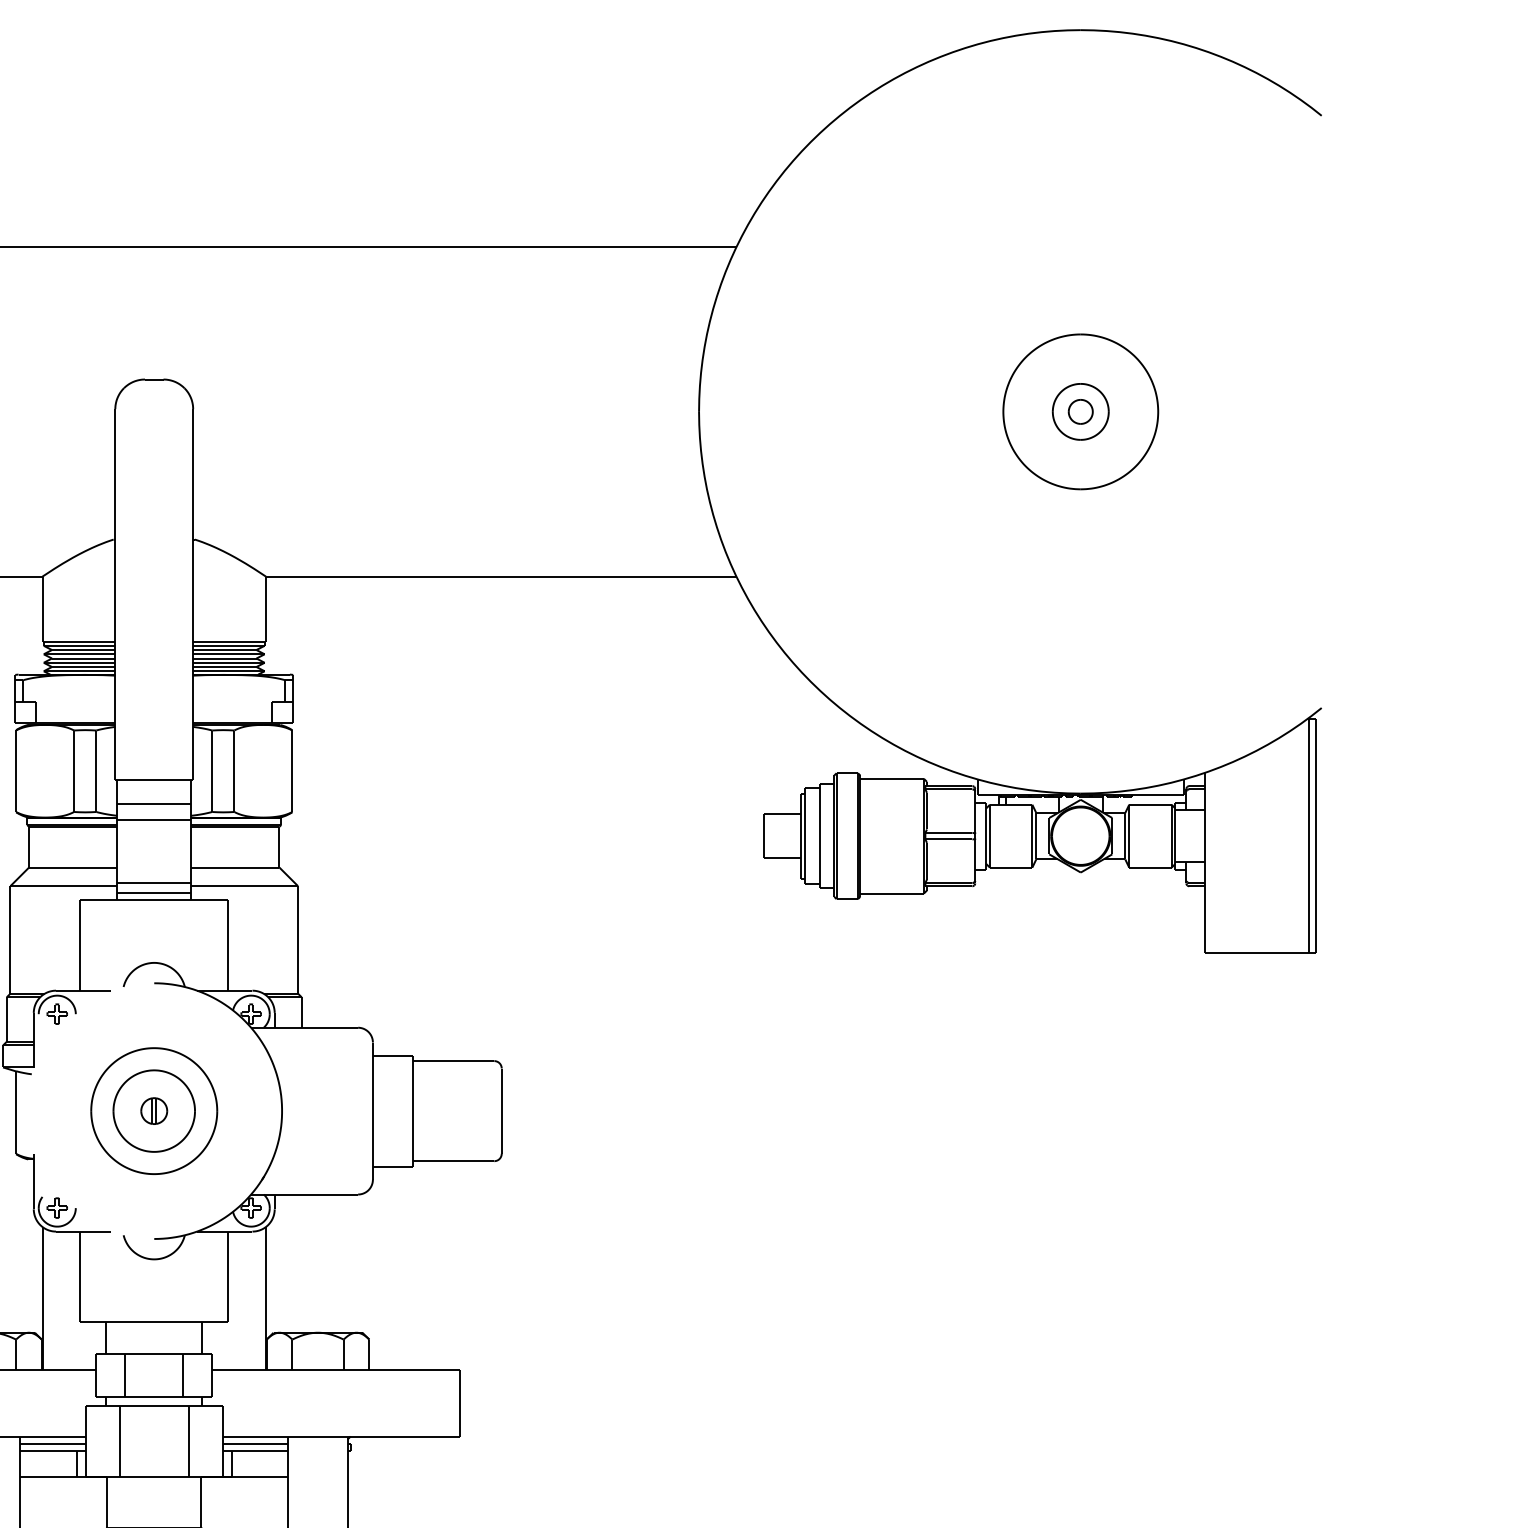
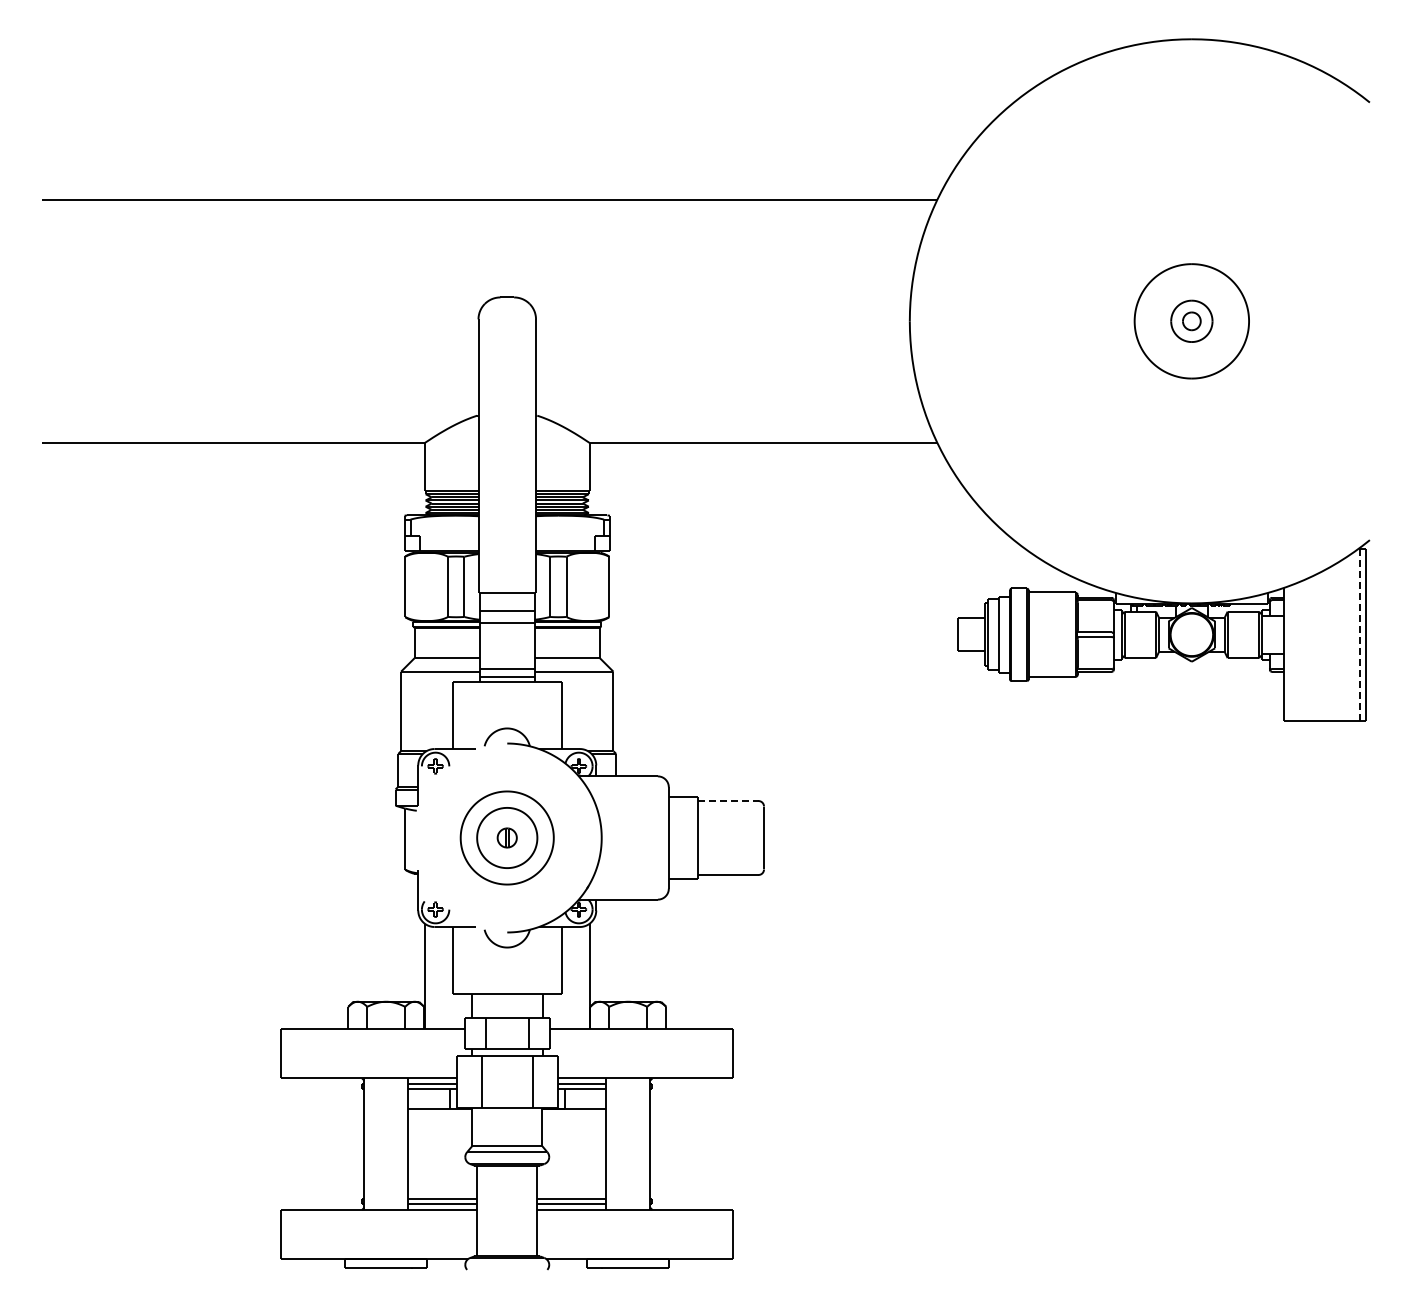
line: (1309, 837) -> (1360, 635), solid -> dashed
line: (453, 1061) -> (728, 801), solid -> dashed

